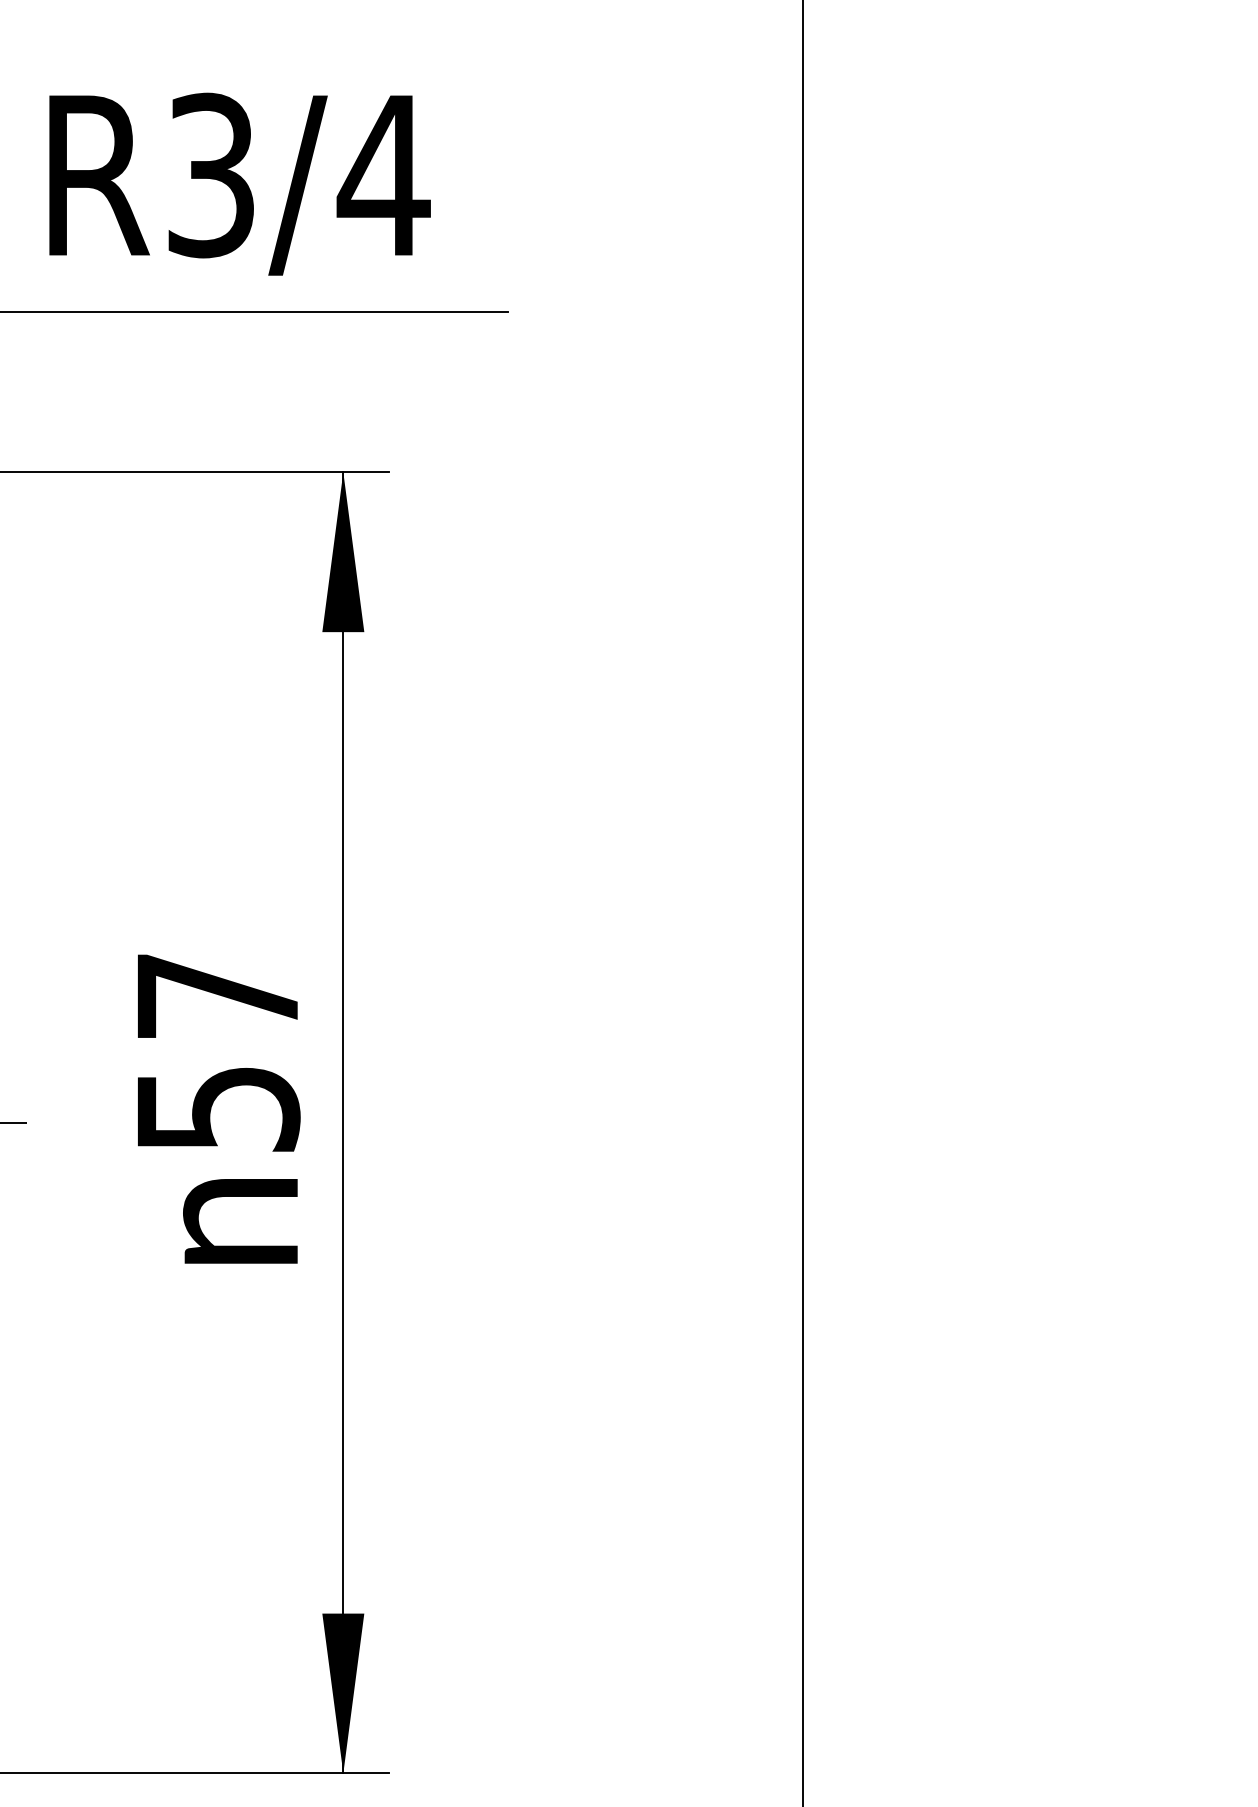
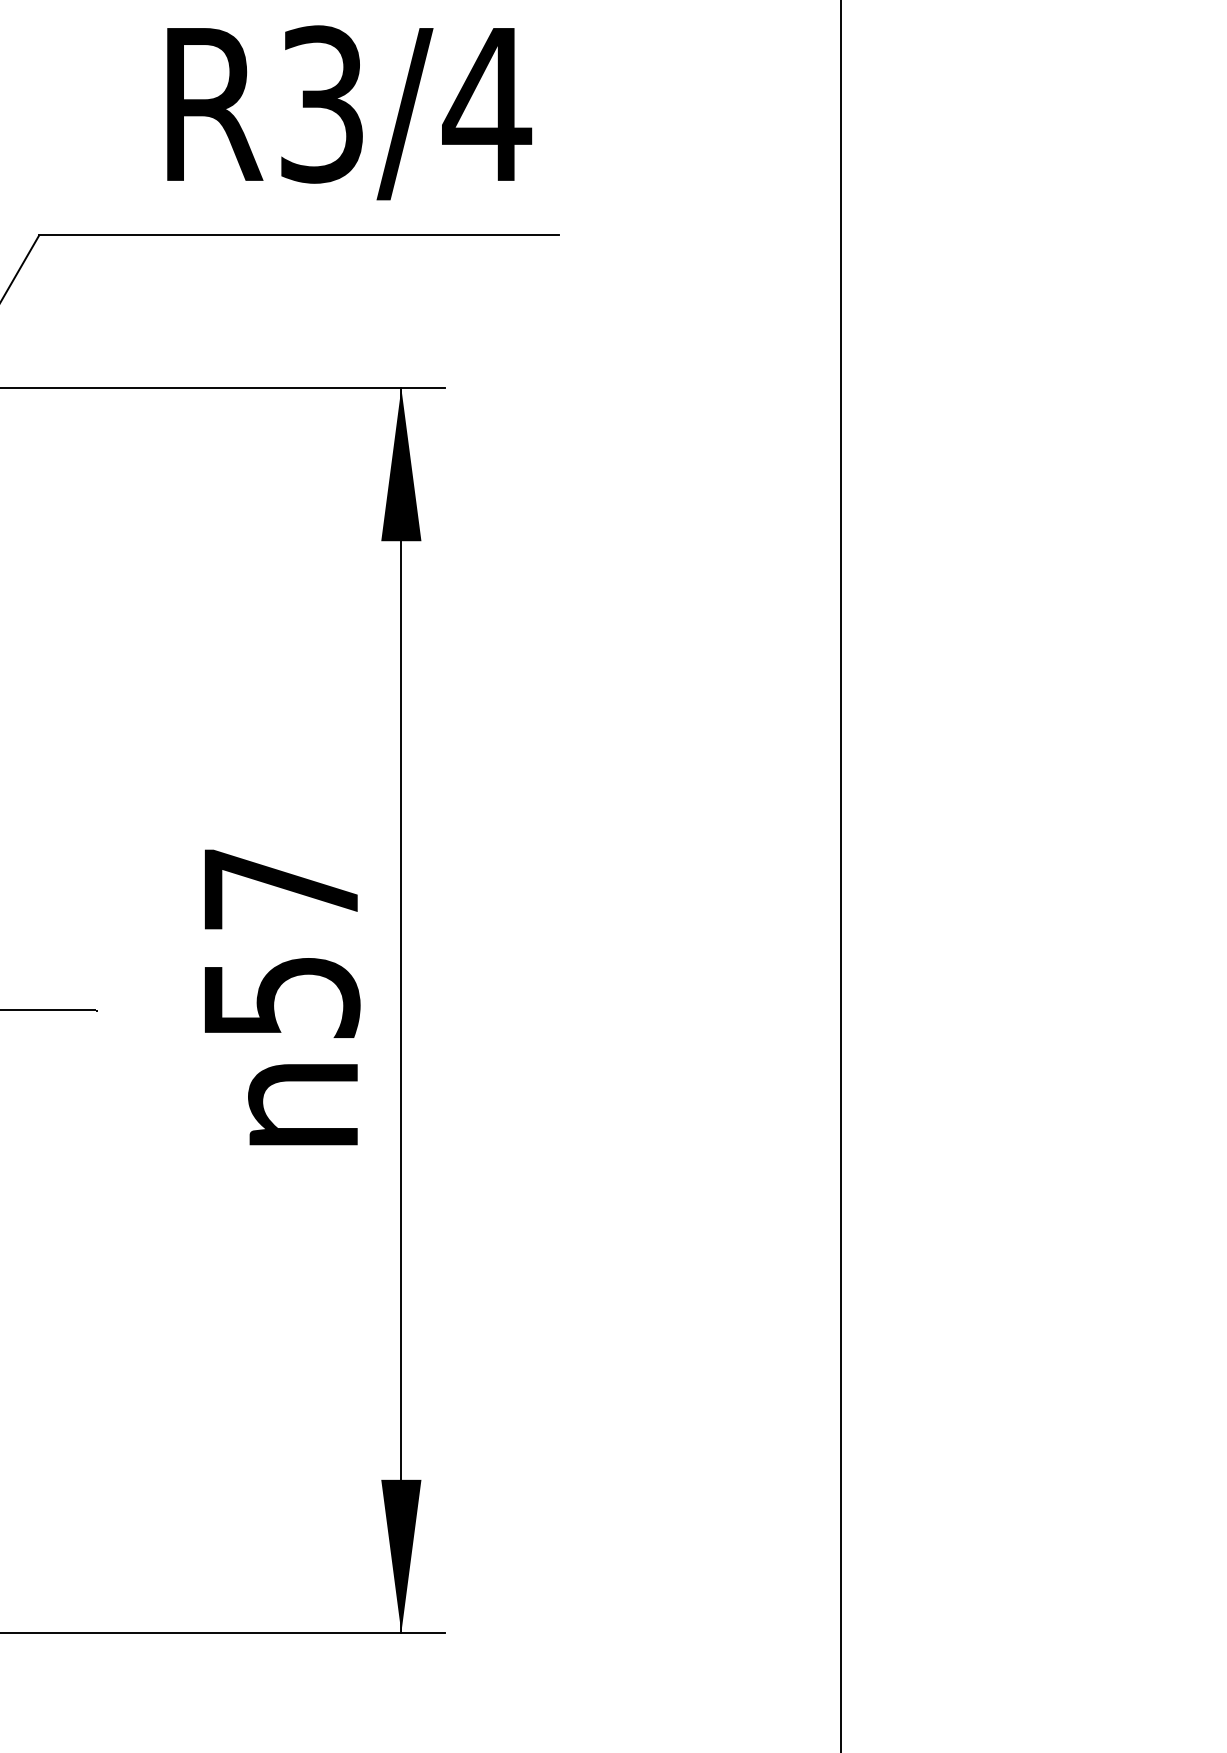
text: (239, 183) -> (349, 112), moved

